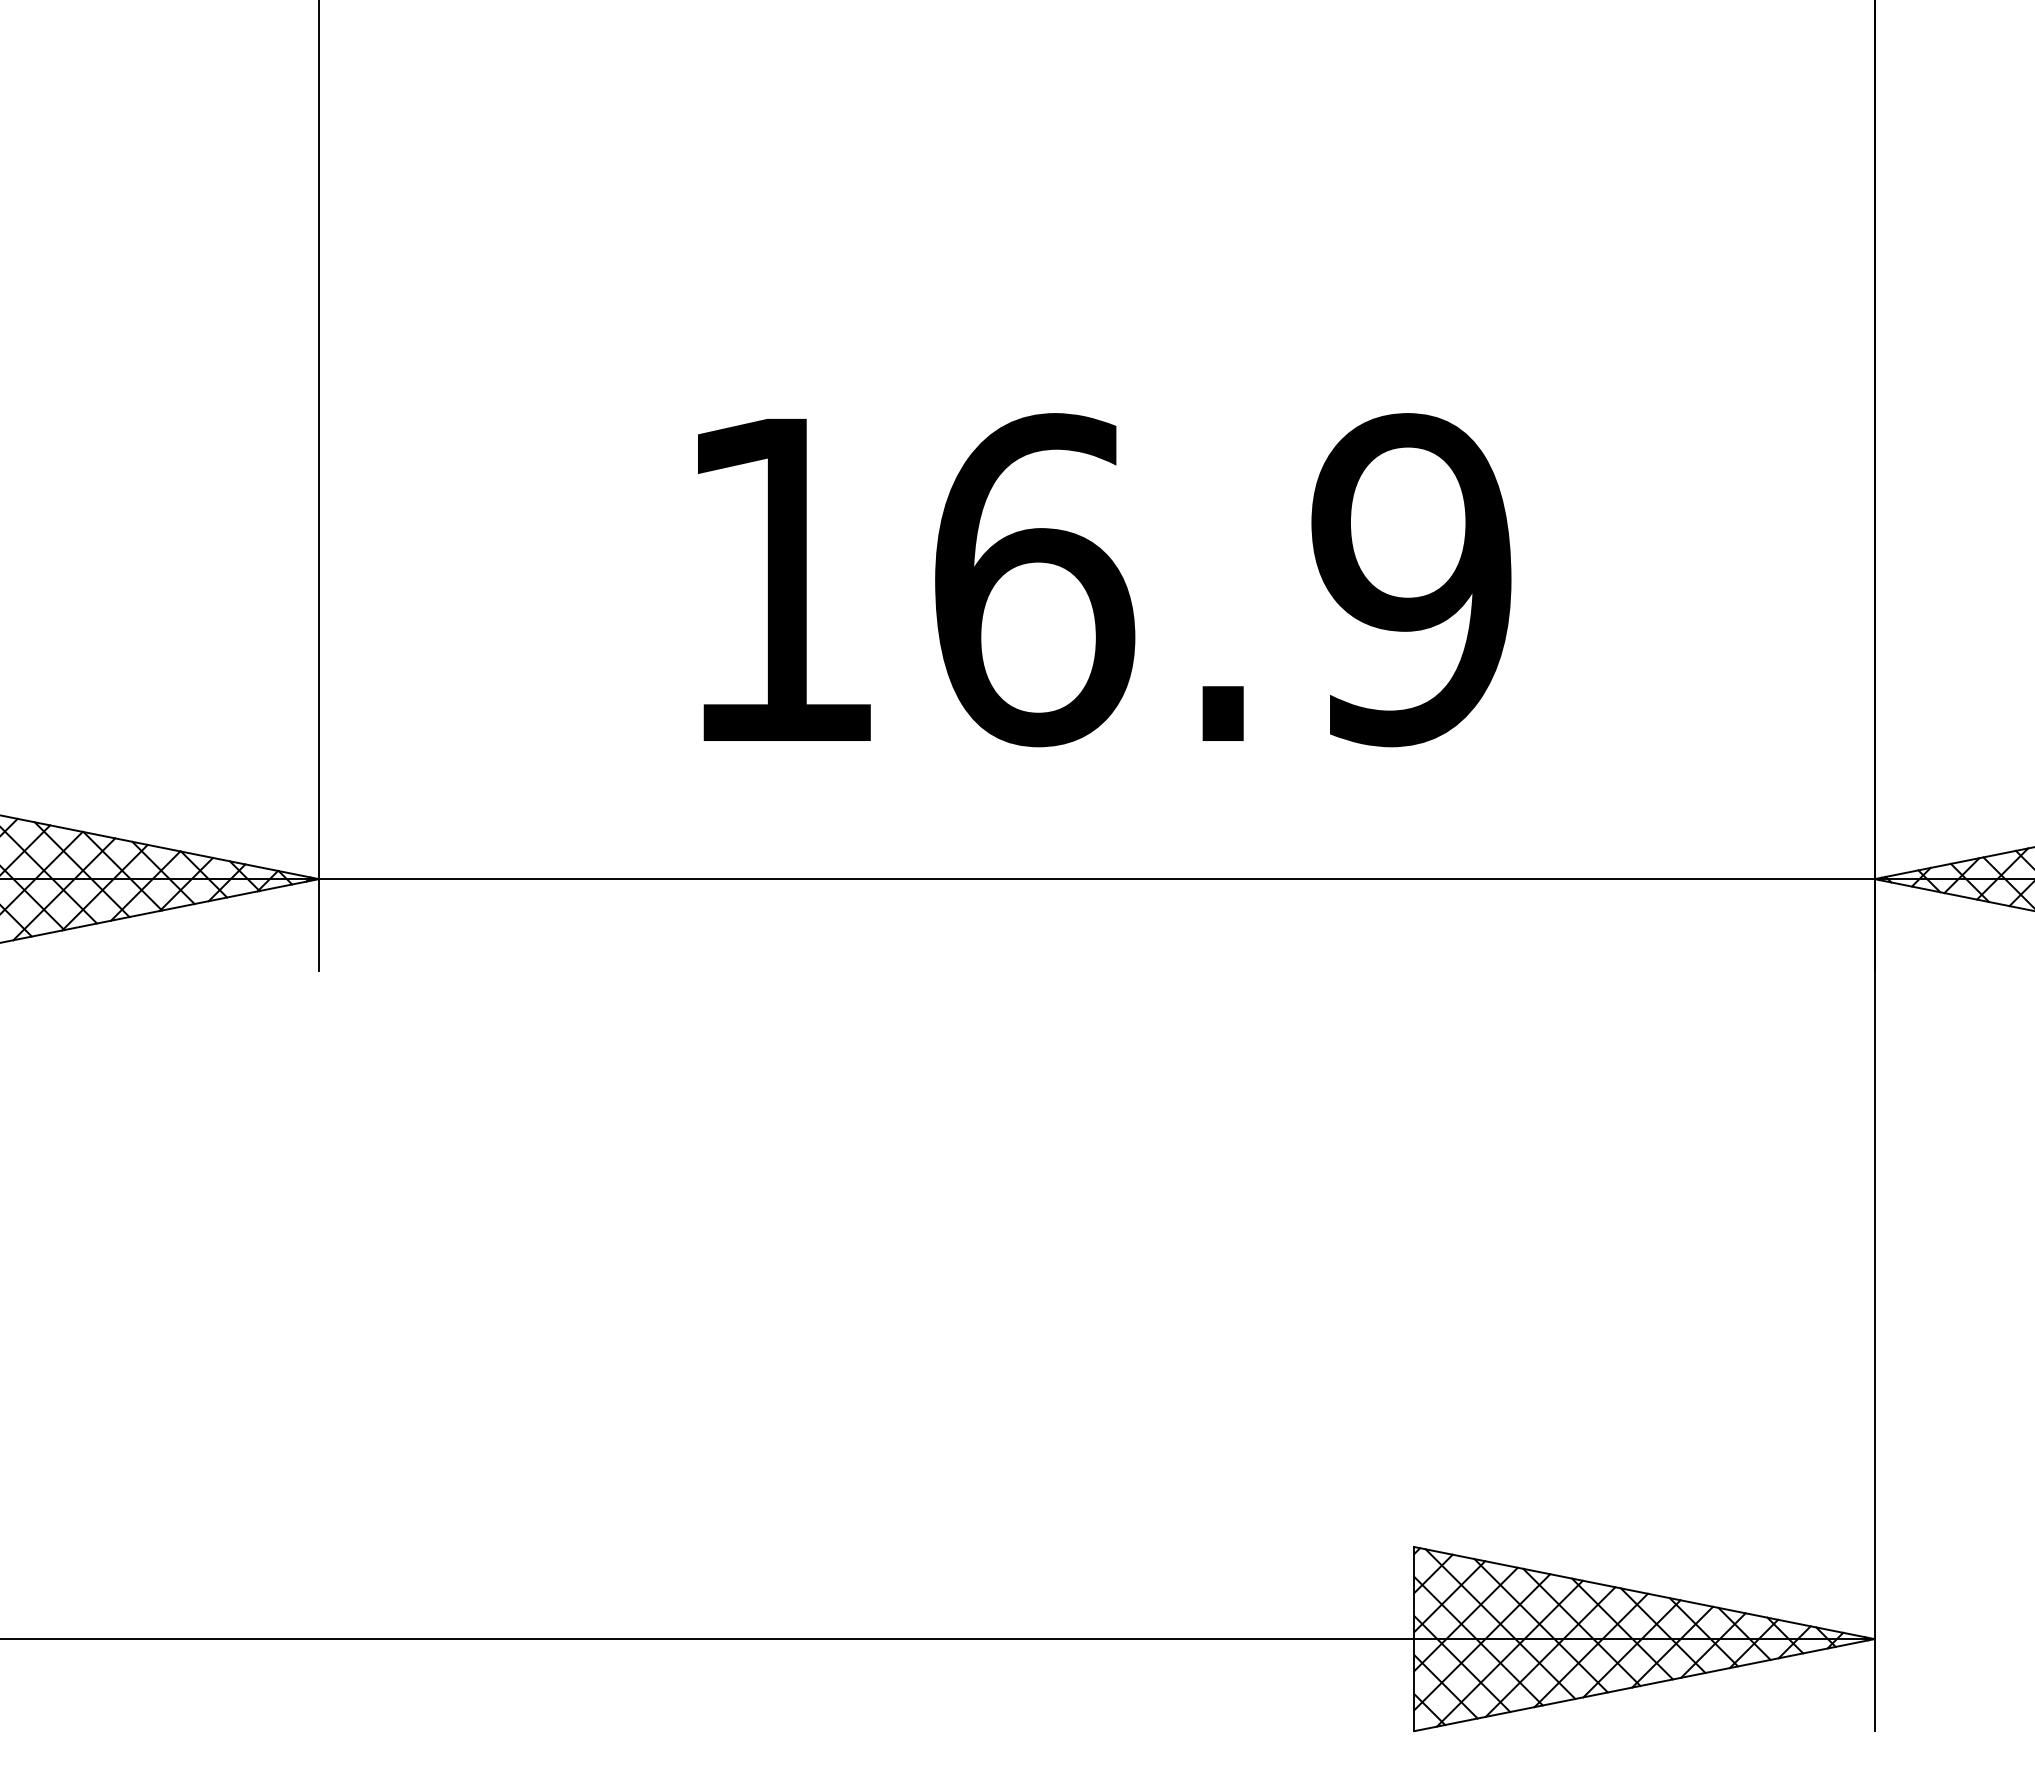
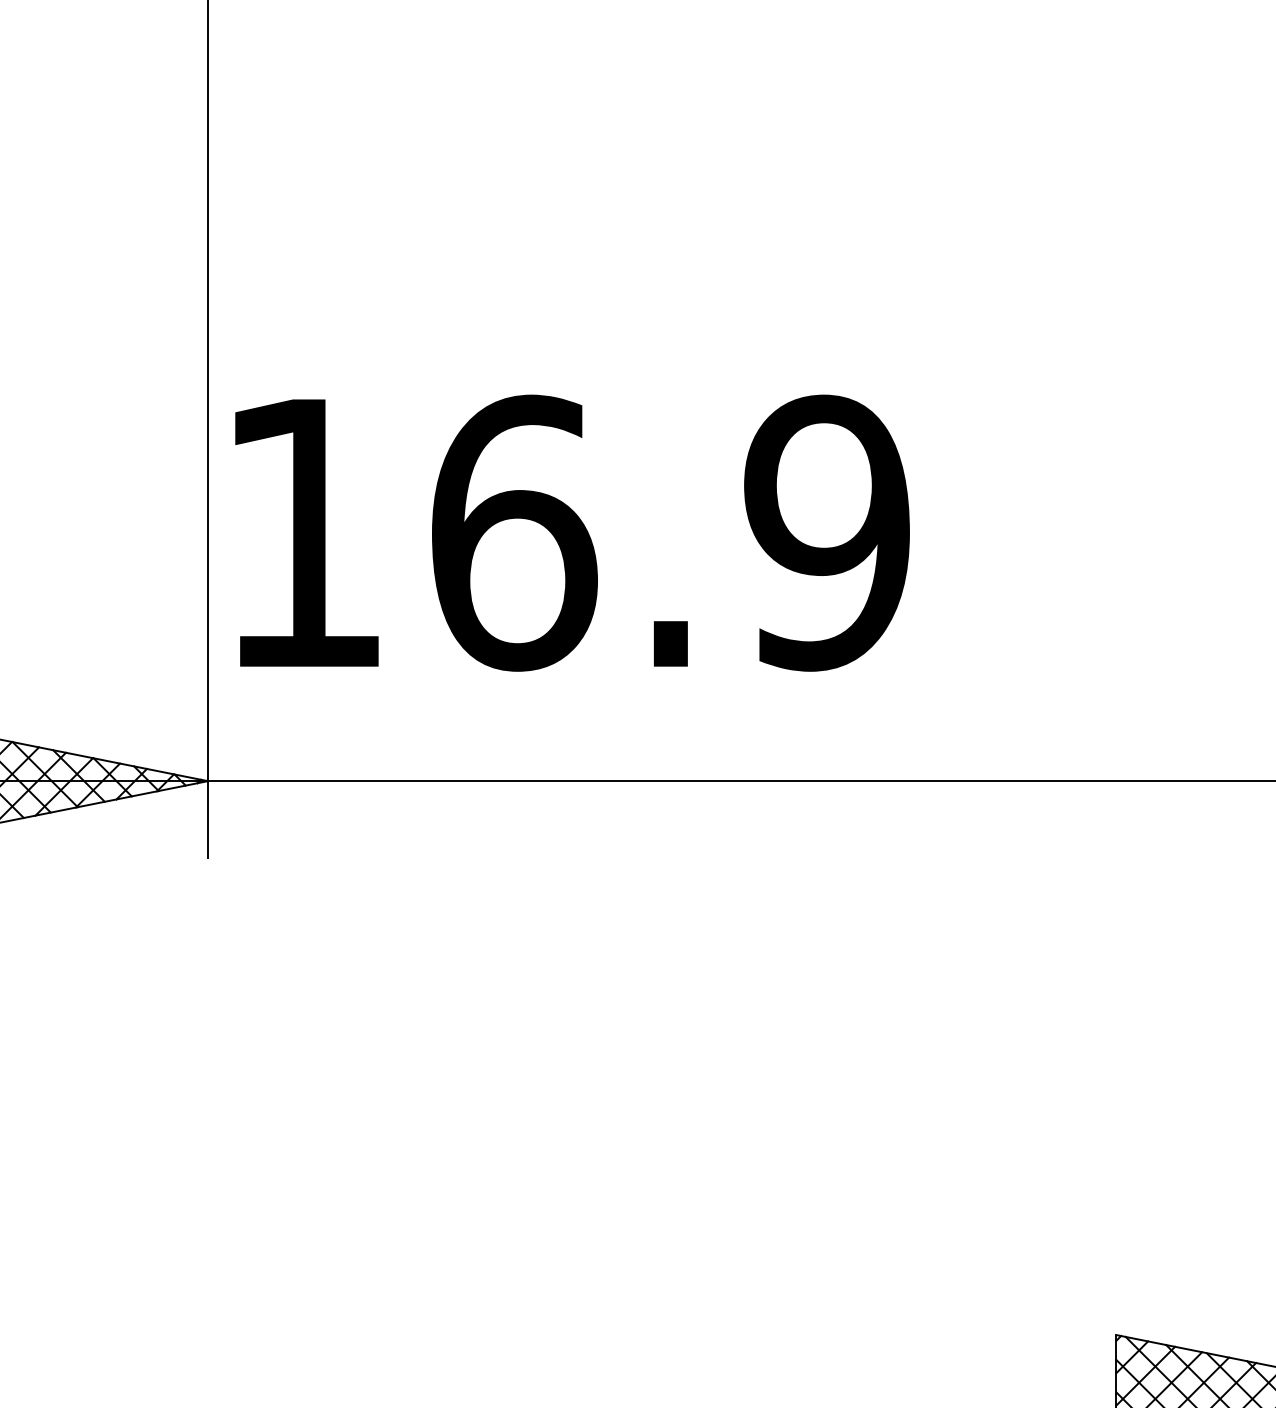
text: (1104, 580) -> (572, 533), moved

